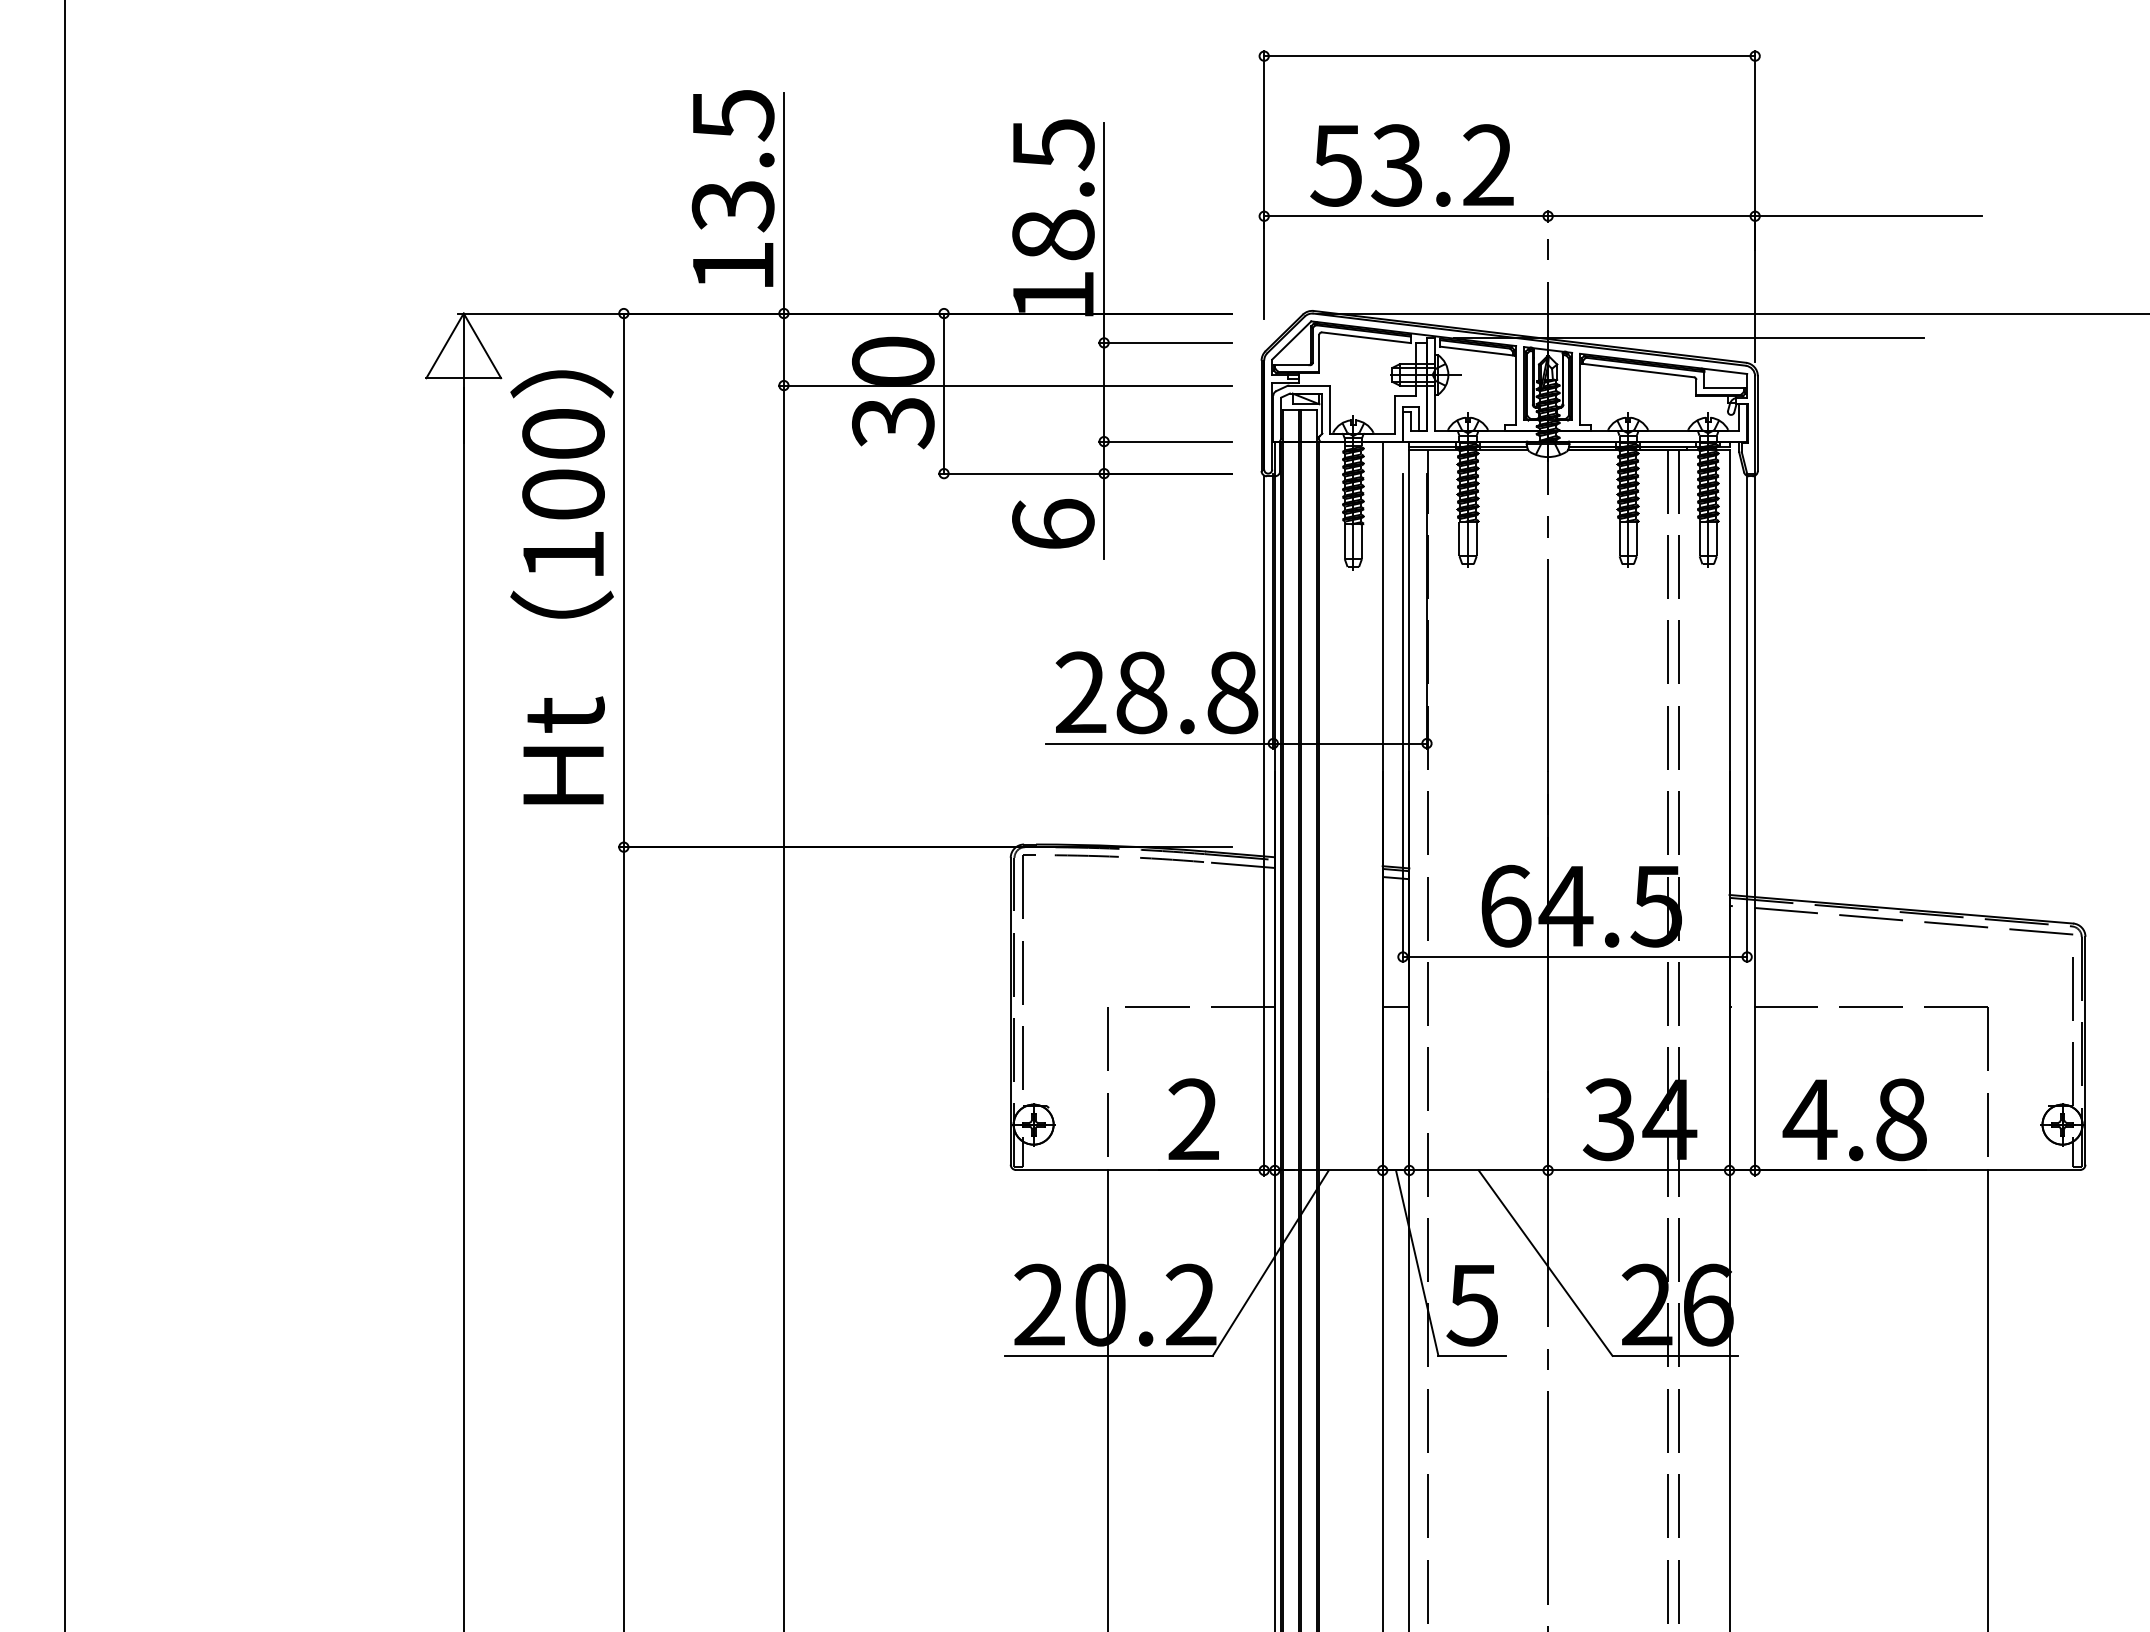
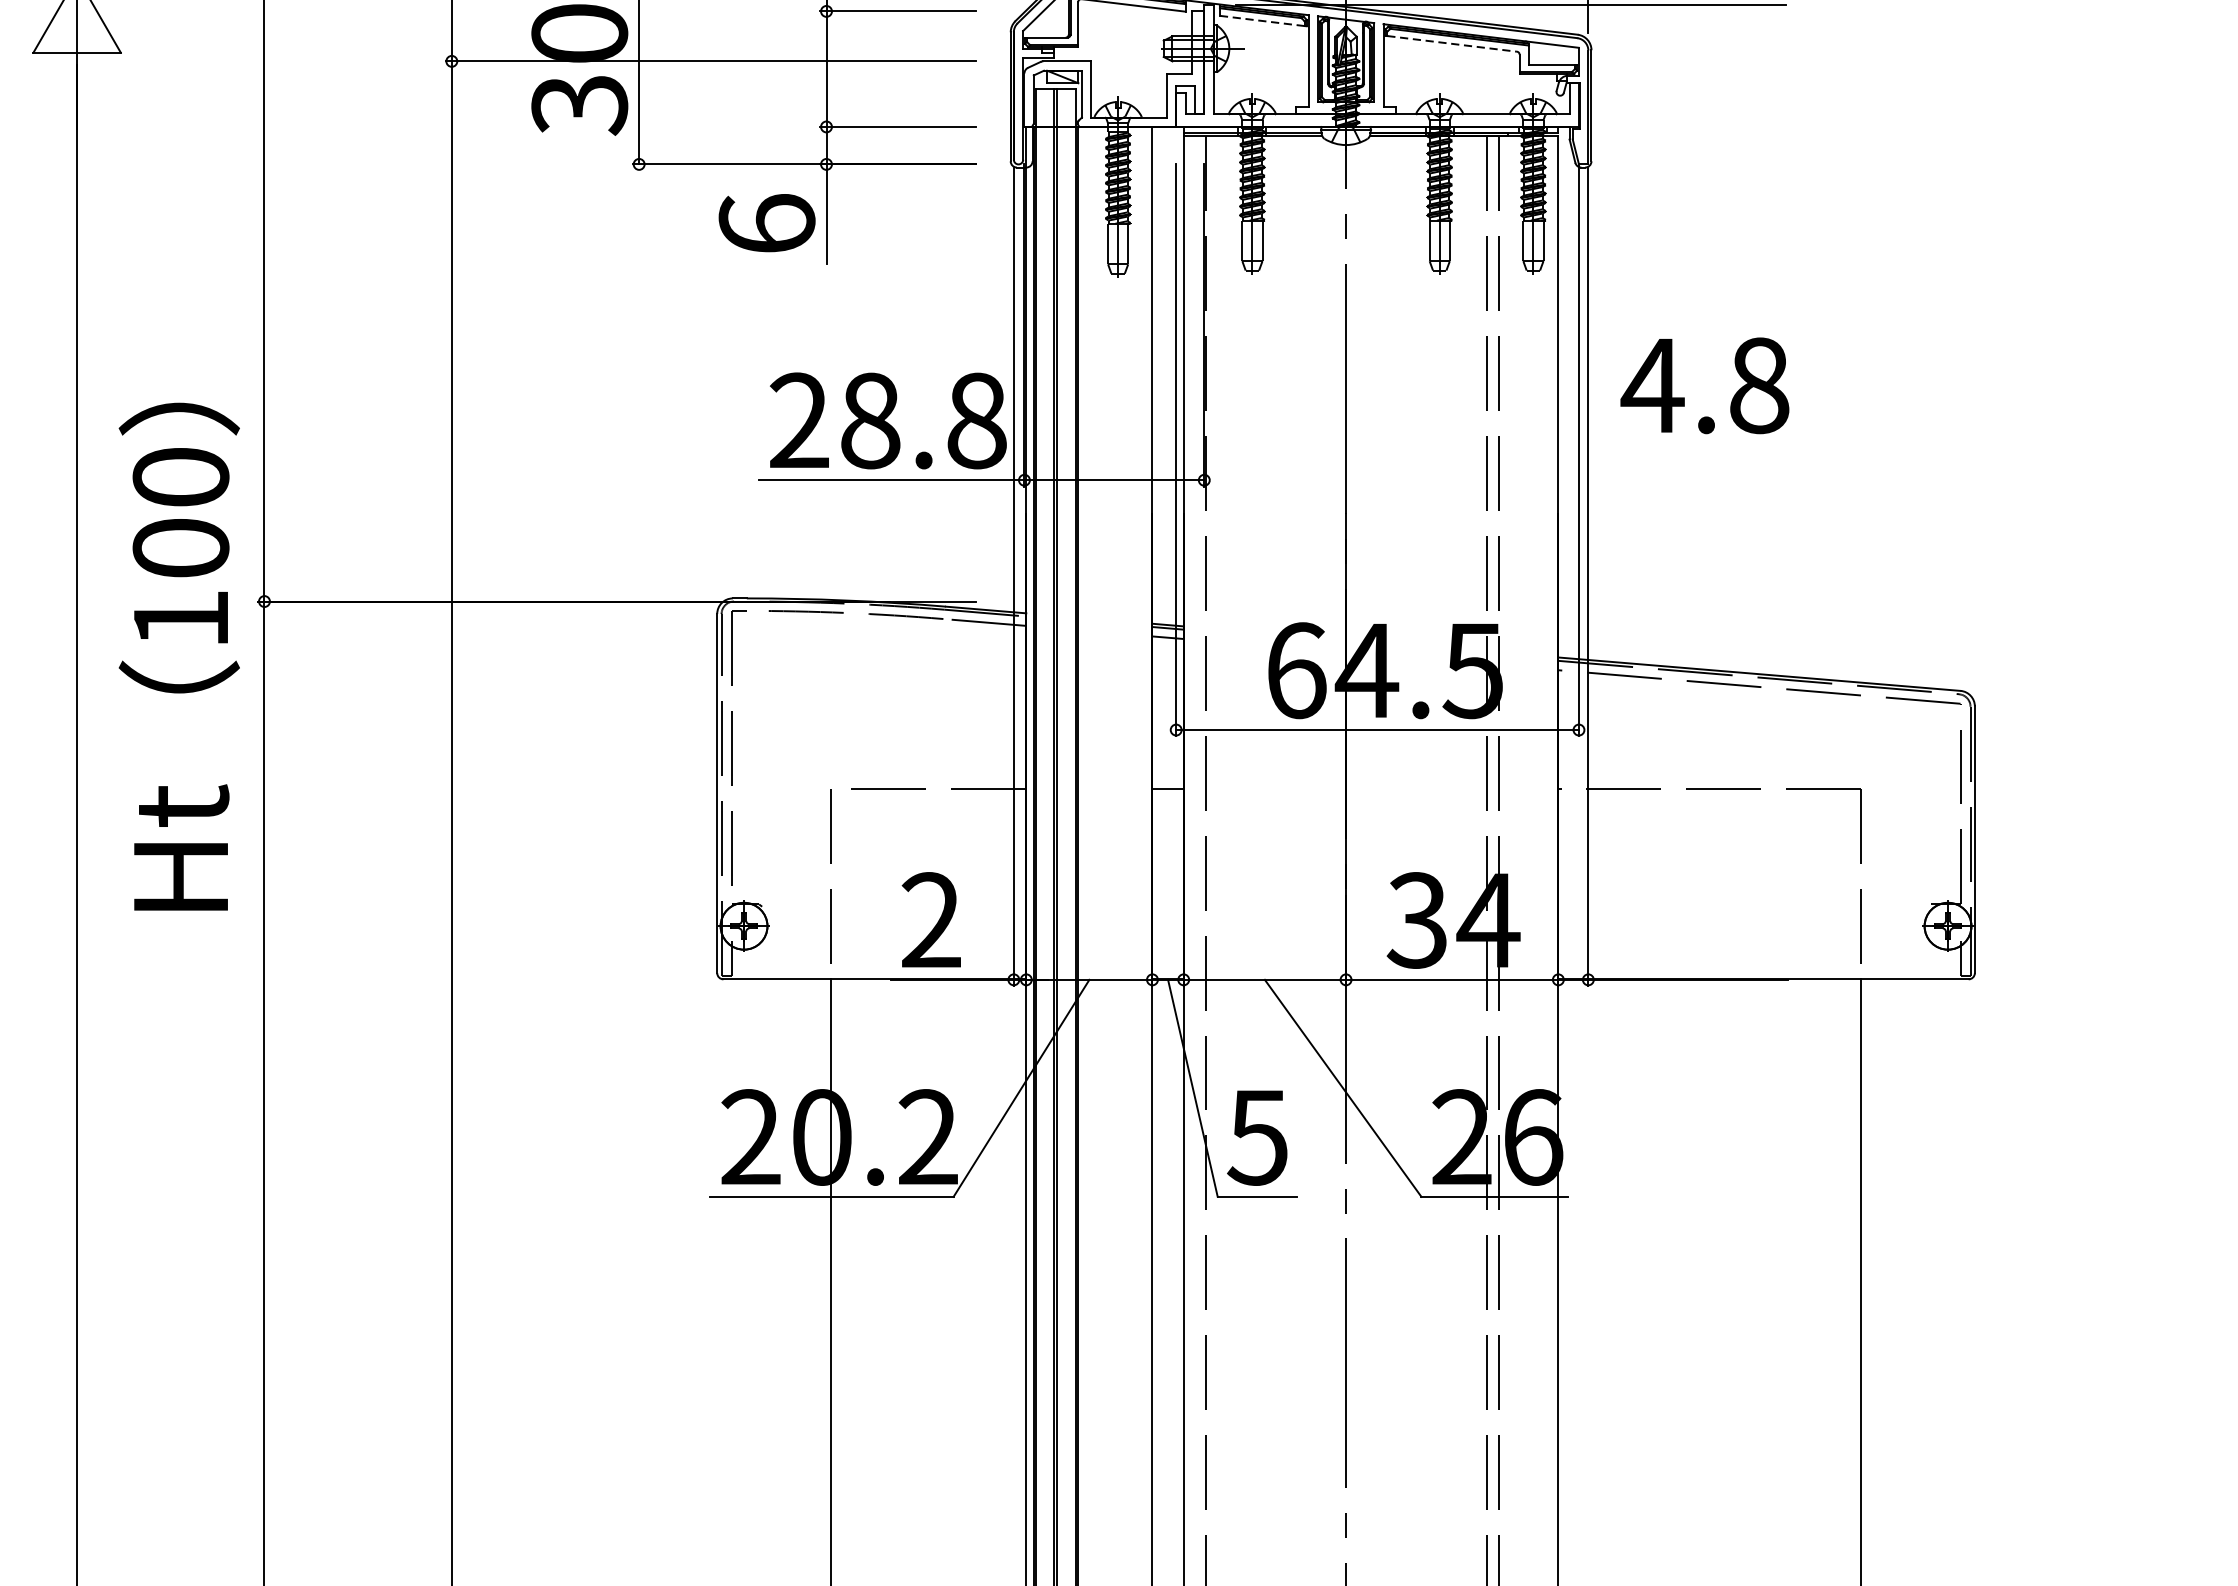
line: (1476, 351) -> (1262, 21), solid -> dashed
line: (1638, 370) -> (1451, 43), solid -> dashed
text: (561, 587) -> (178, 656), moved
text: (1854, 1119) -> (1704, 385), moved

